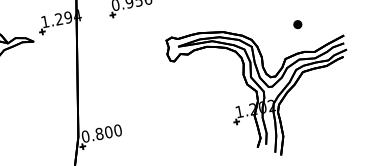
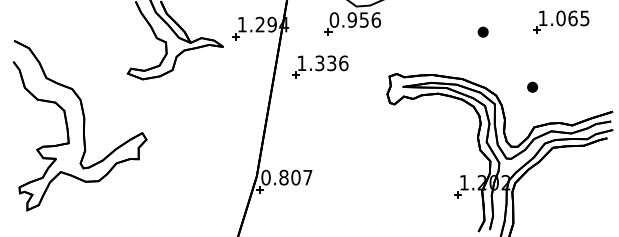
part: (297, 24) -> (532, 86), moved
part: (111, 42) -> (320, 66), added
text: (117, 130) -> (307, 177), 0.800 -> 0.807

